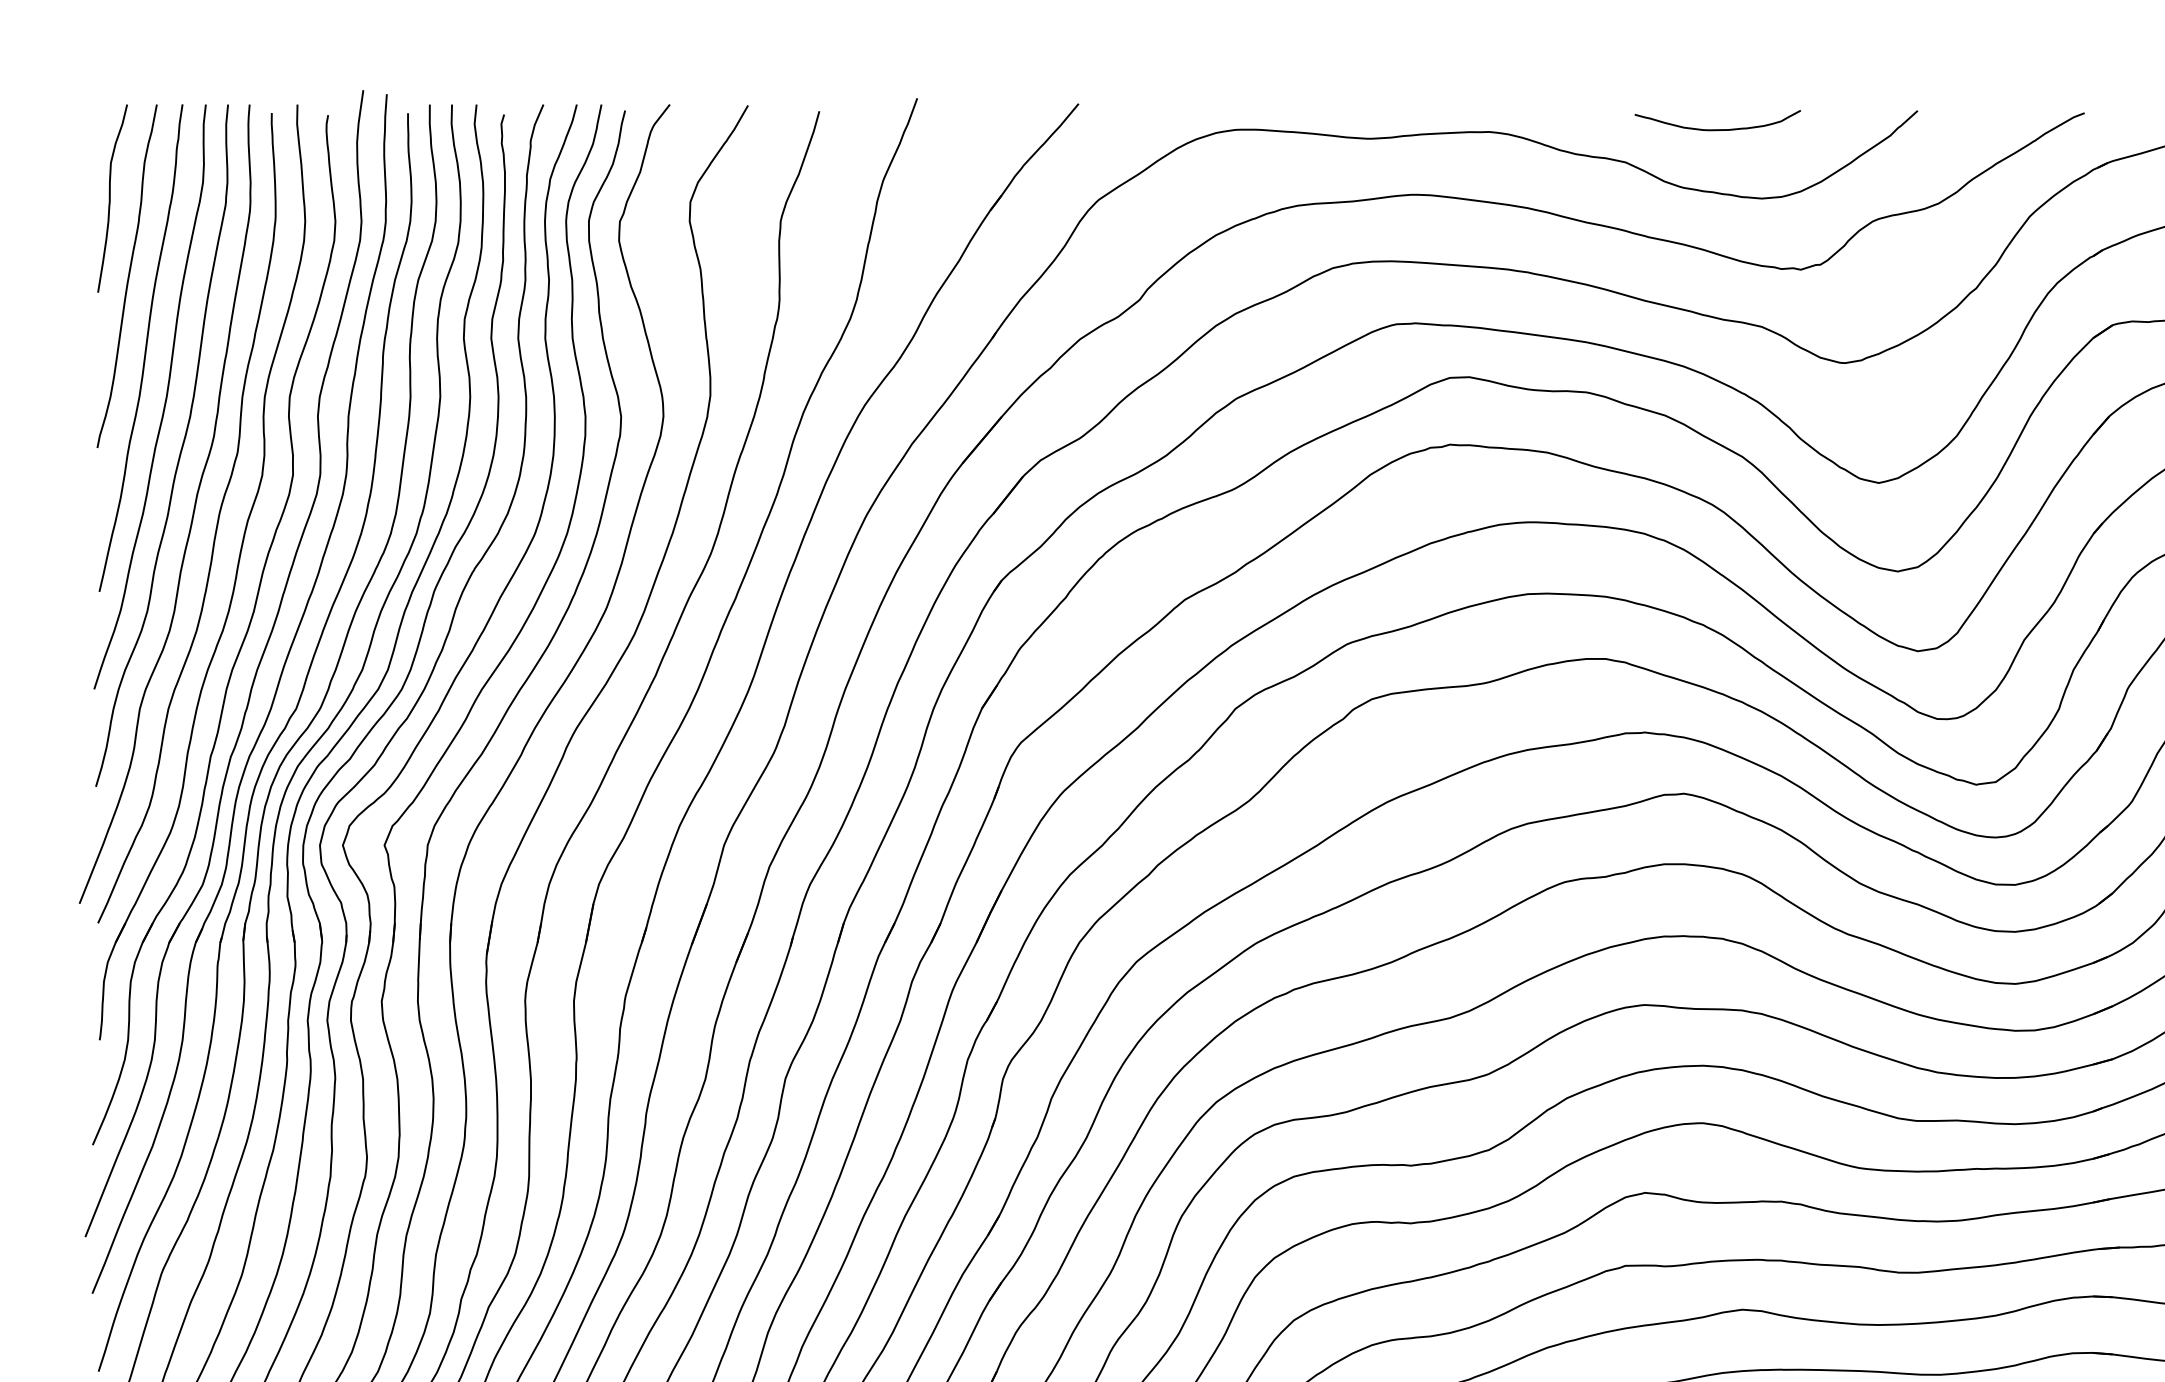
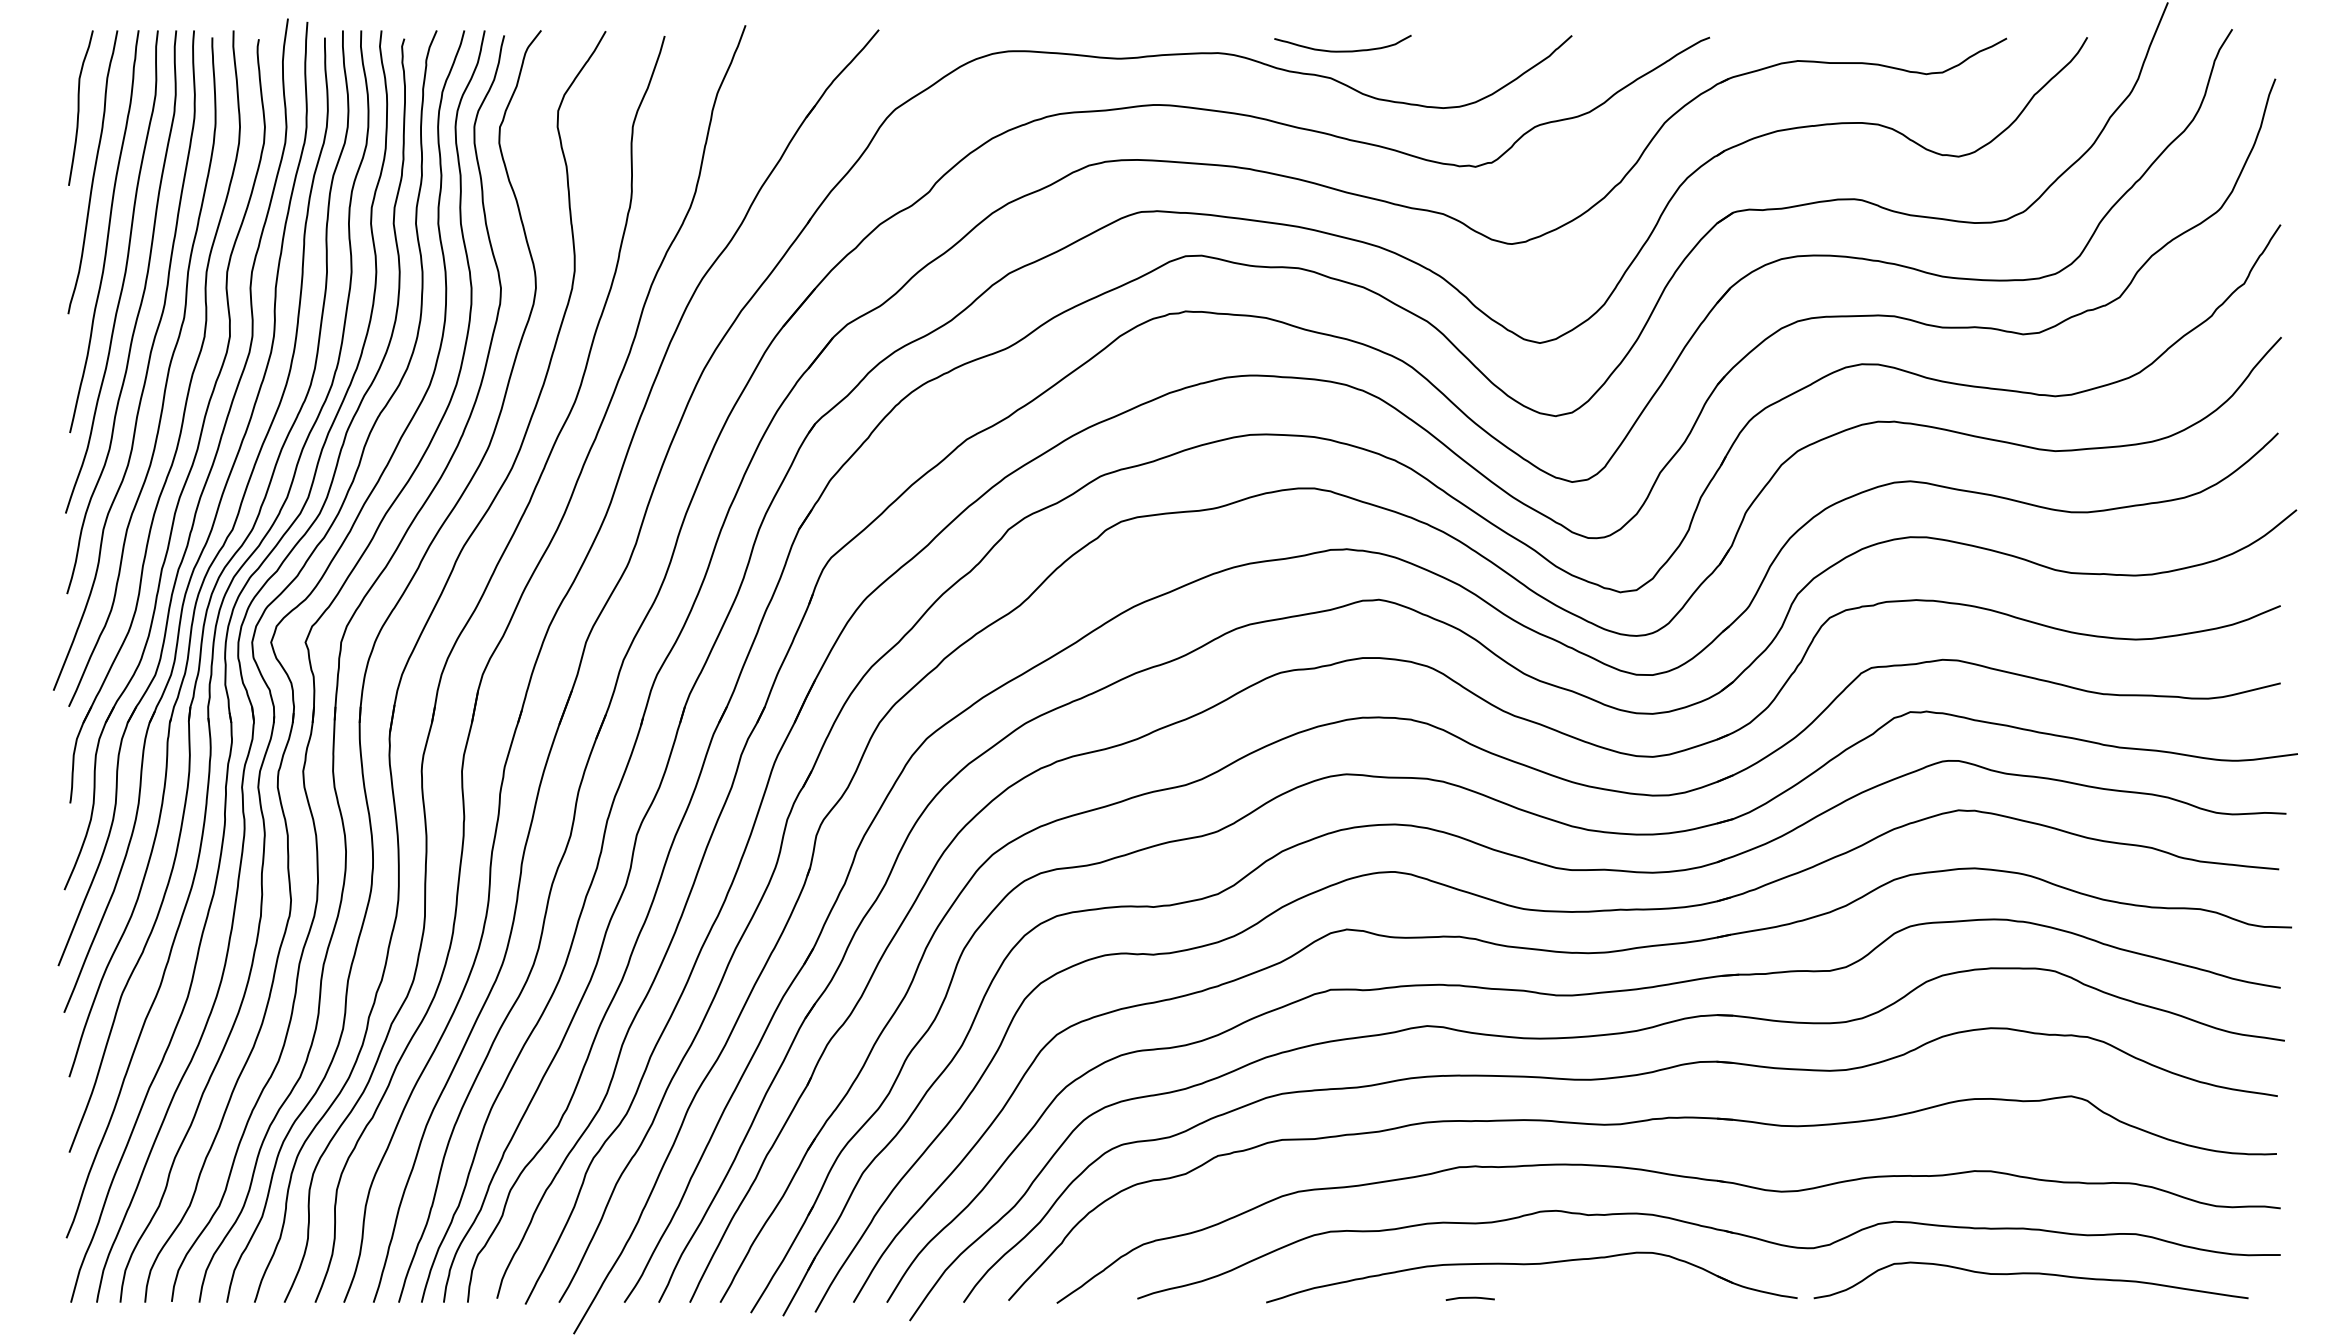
curve: (1717, 128) -> (1342, 50), moved

